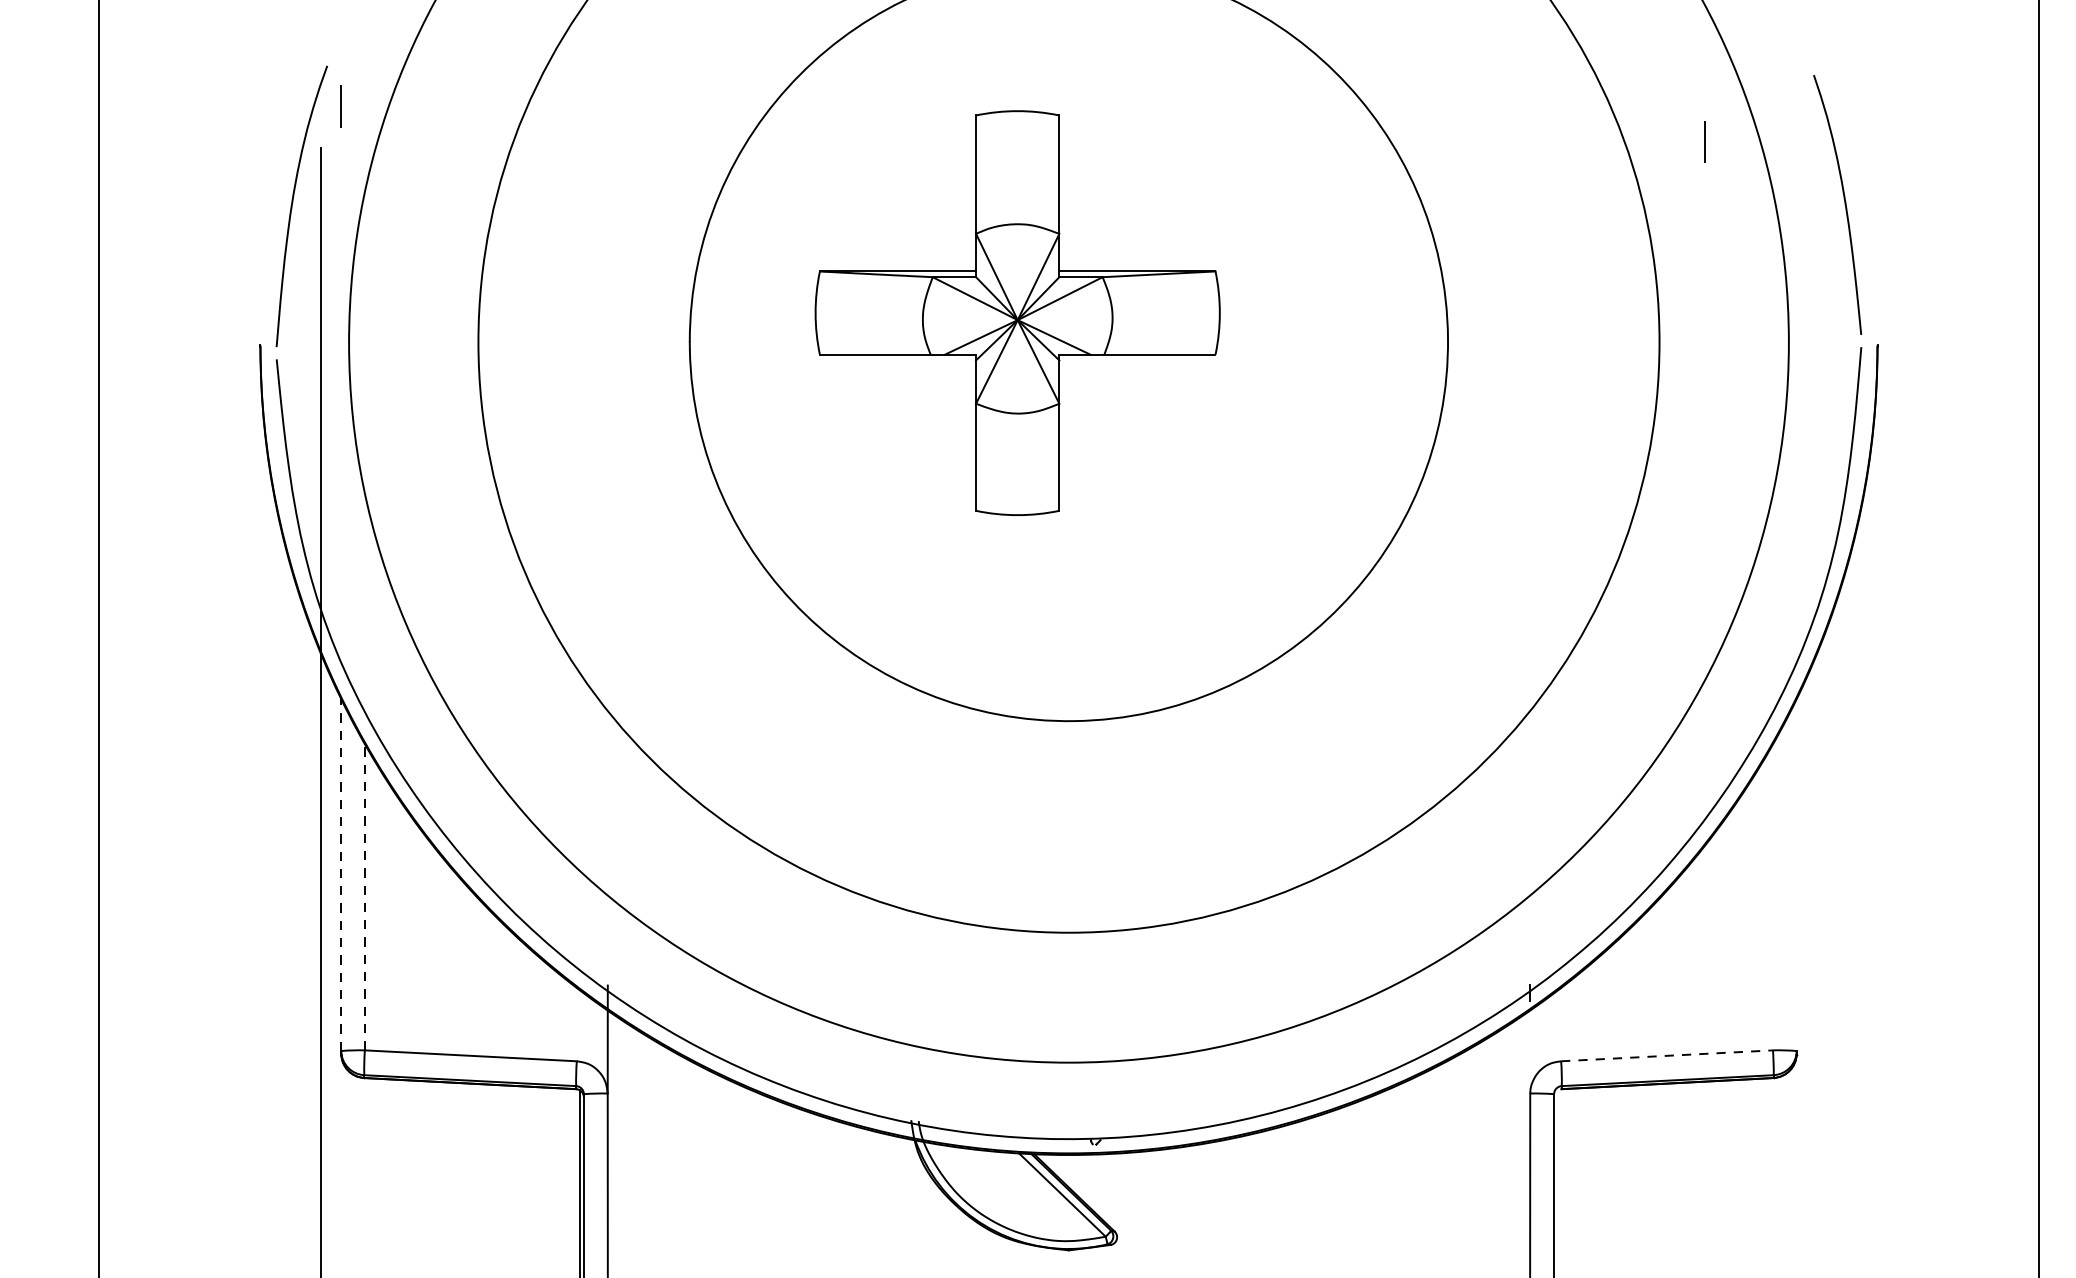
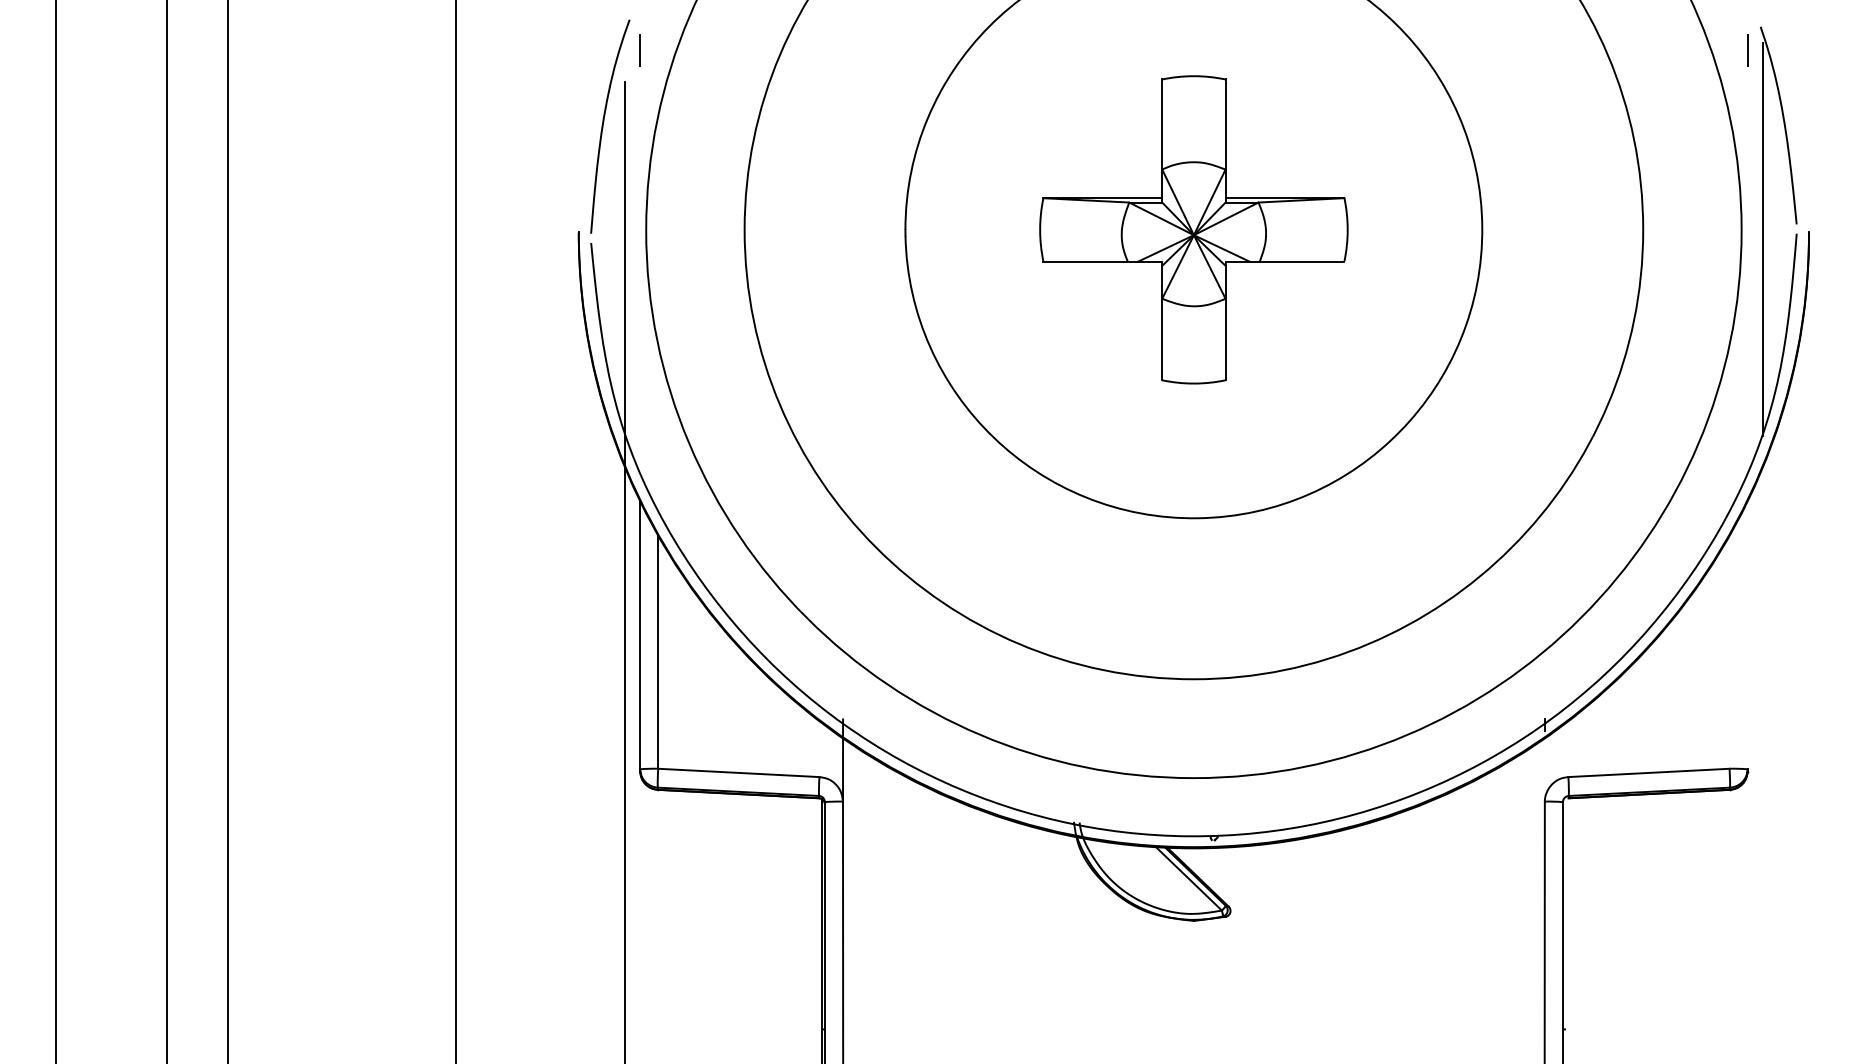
line: (1704, 141) -> (1747, 50), moved
part: (1017, 312) -> (1193, 229), moved
line: (1816, 353) -> (1762, 238), added
line: (341, 875) -> (640, 635), dashed -> solid
line: (365, 897) -> (658, 652), dashed -> solid
line: (1666, 1055) -> (1648, 772), dashed -> solid

